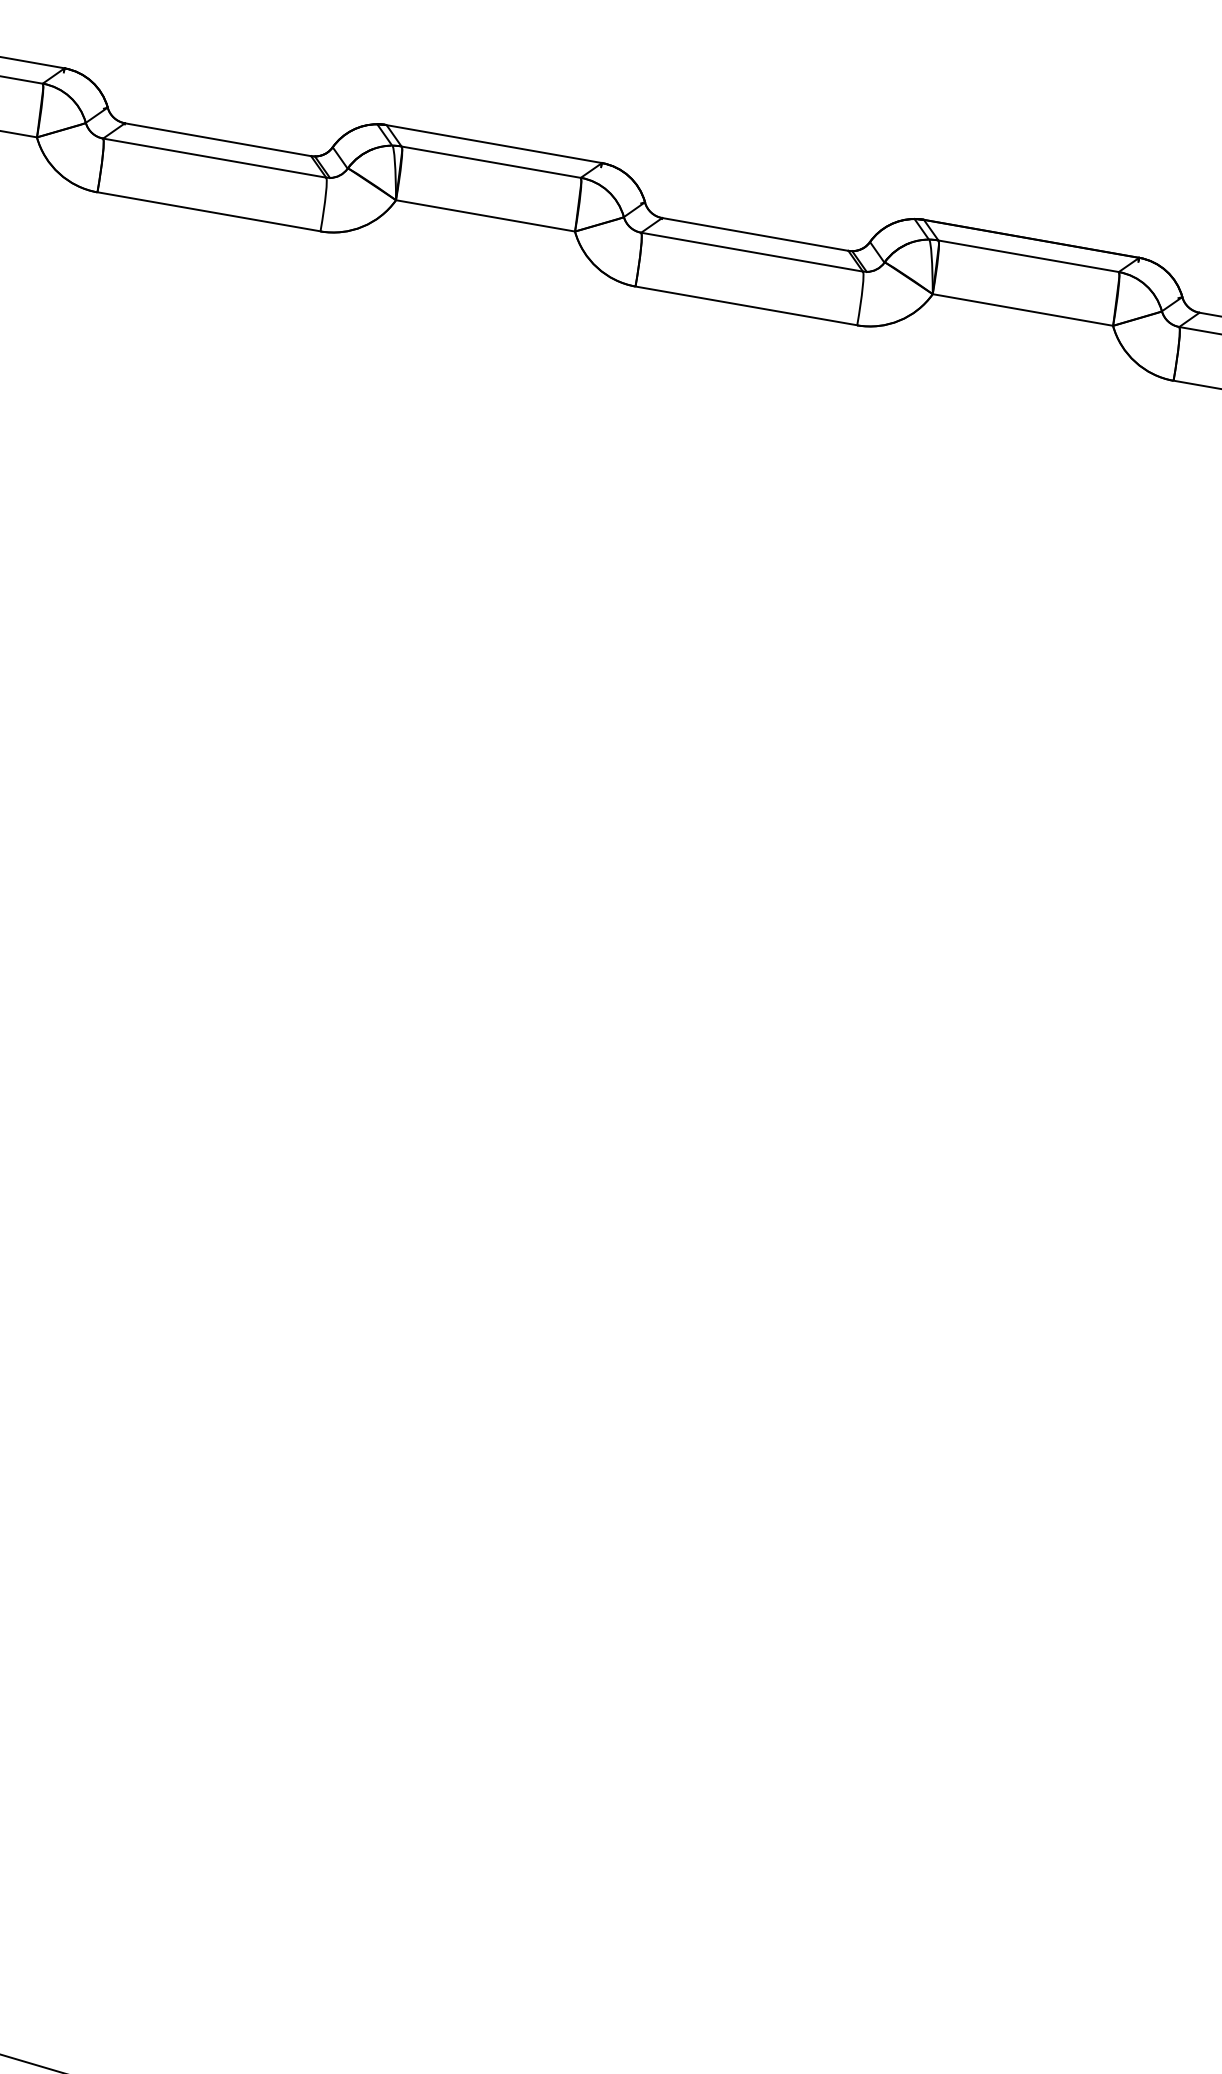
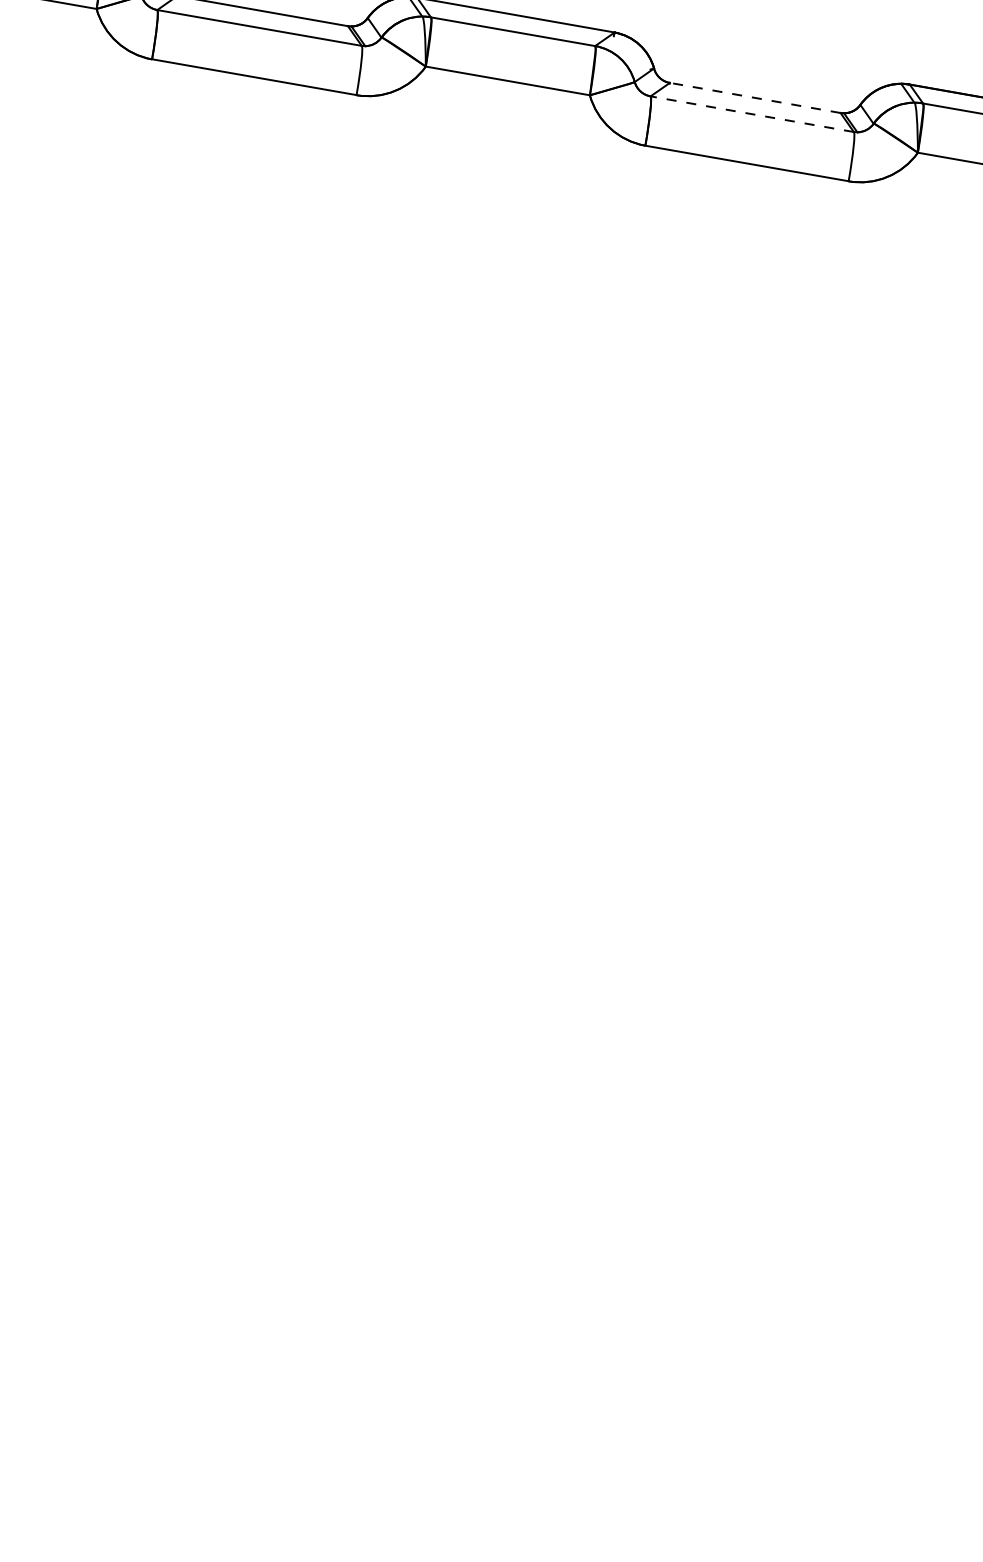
line: (755, 234) -> (755, 98), solid -> dashed
line: (752, 252) -> (752, 114), solid -> dashed

